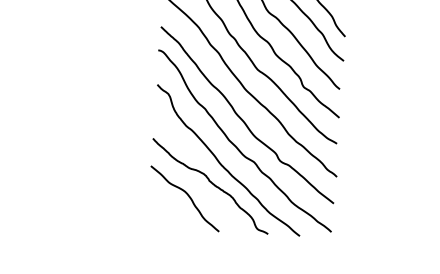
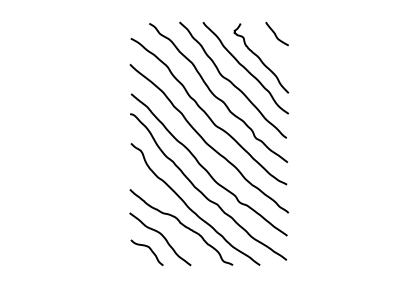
curve: (171, 210) -> (149, 249), added

